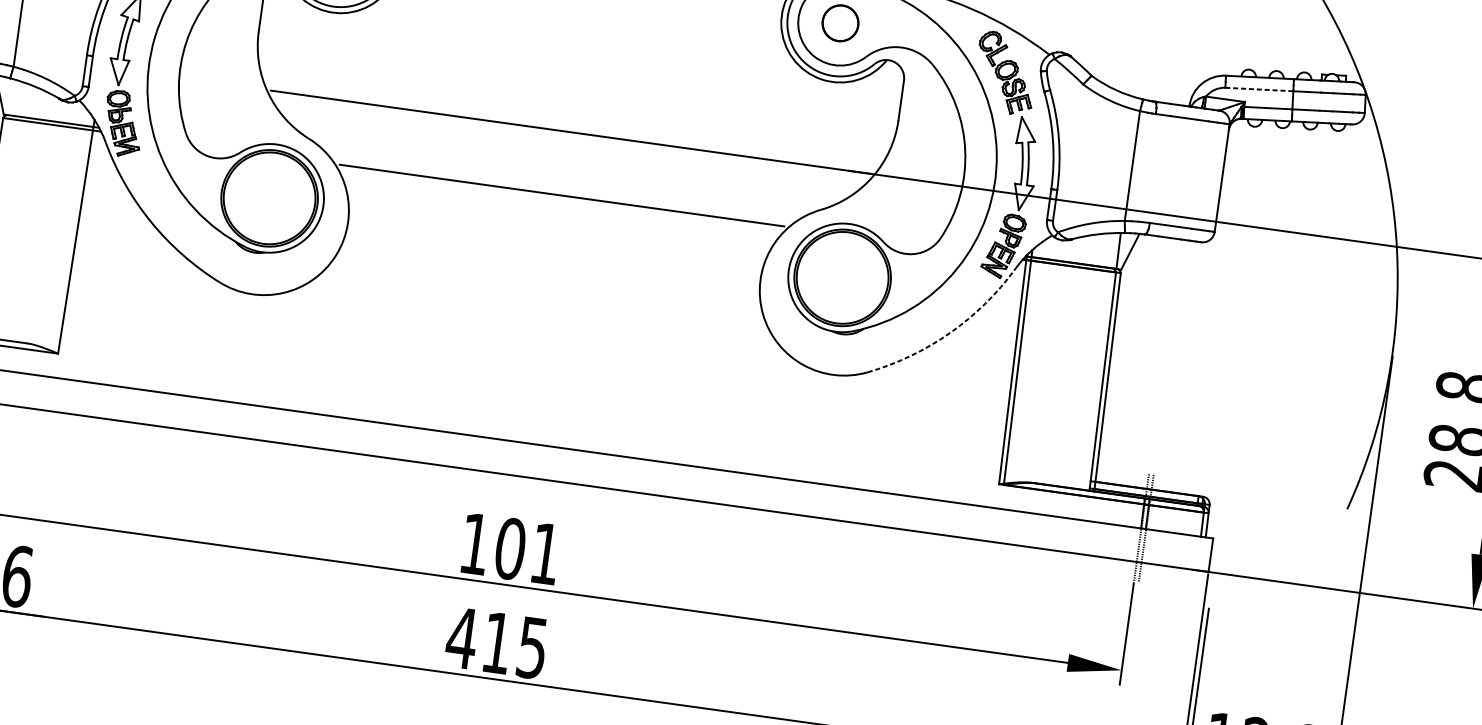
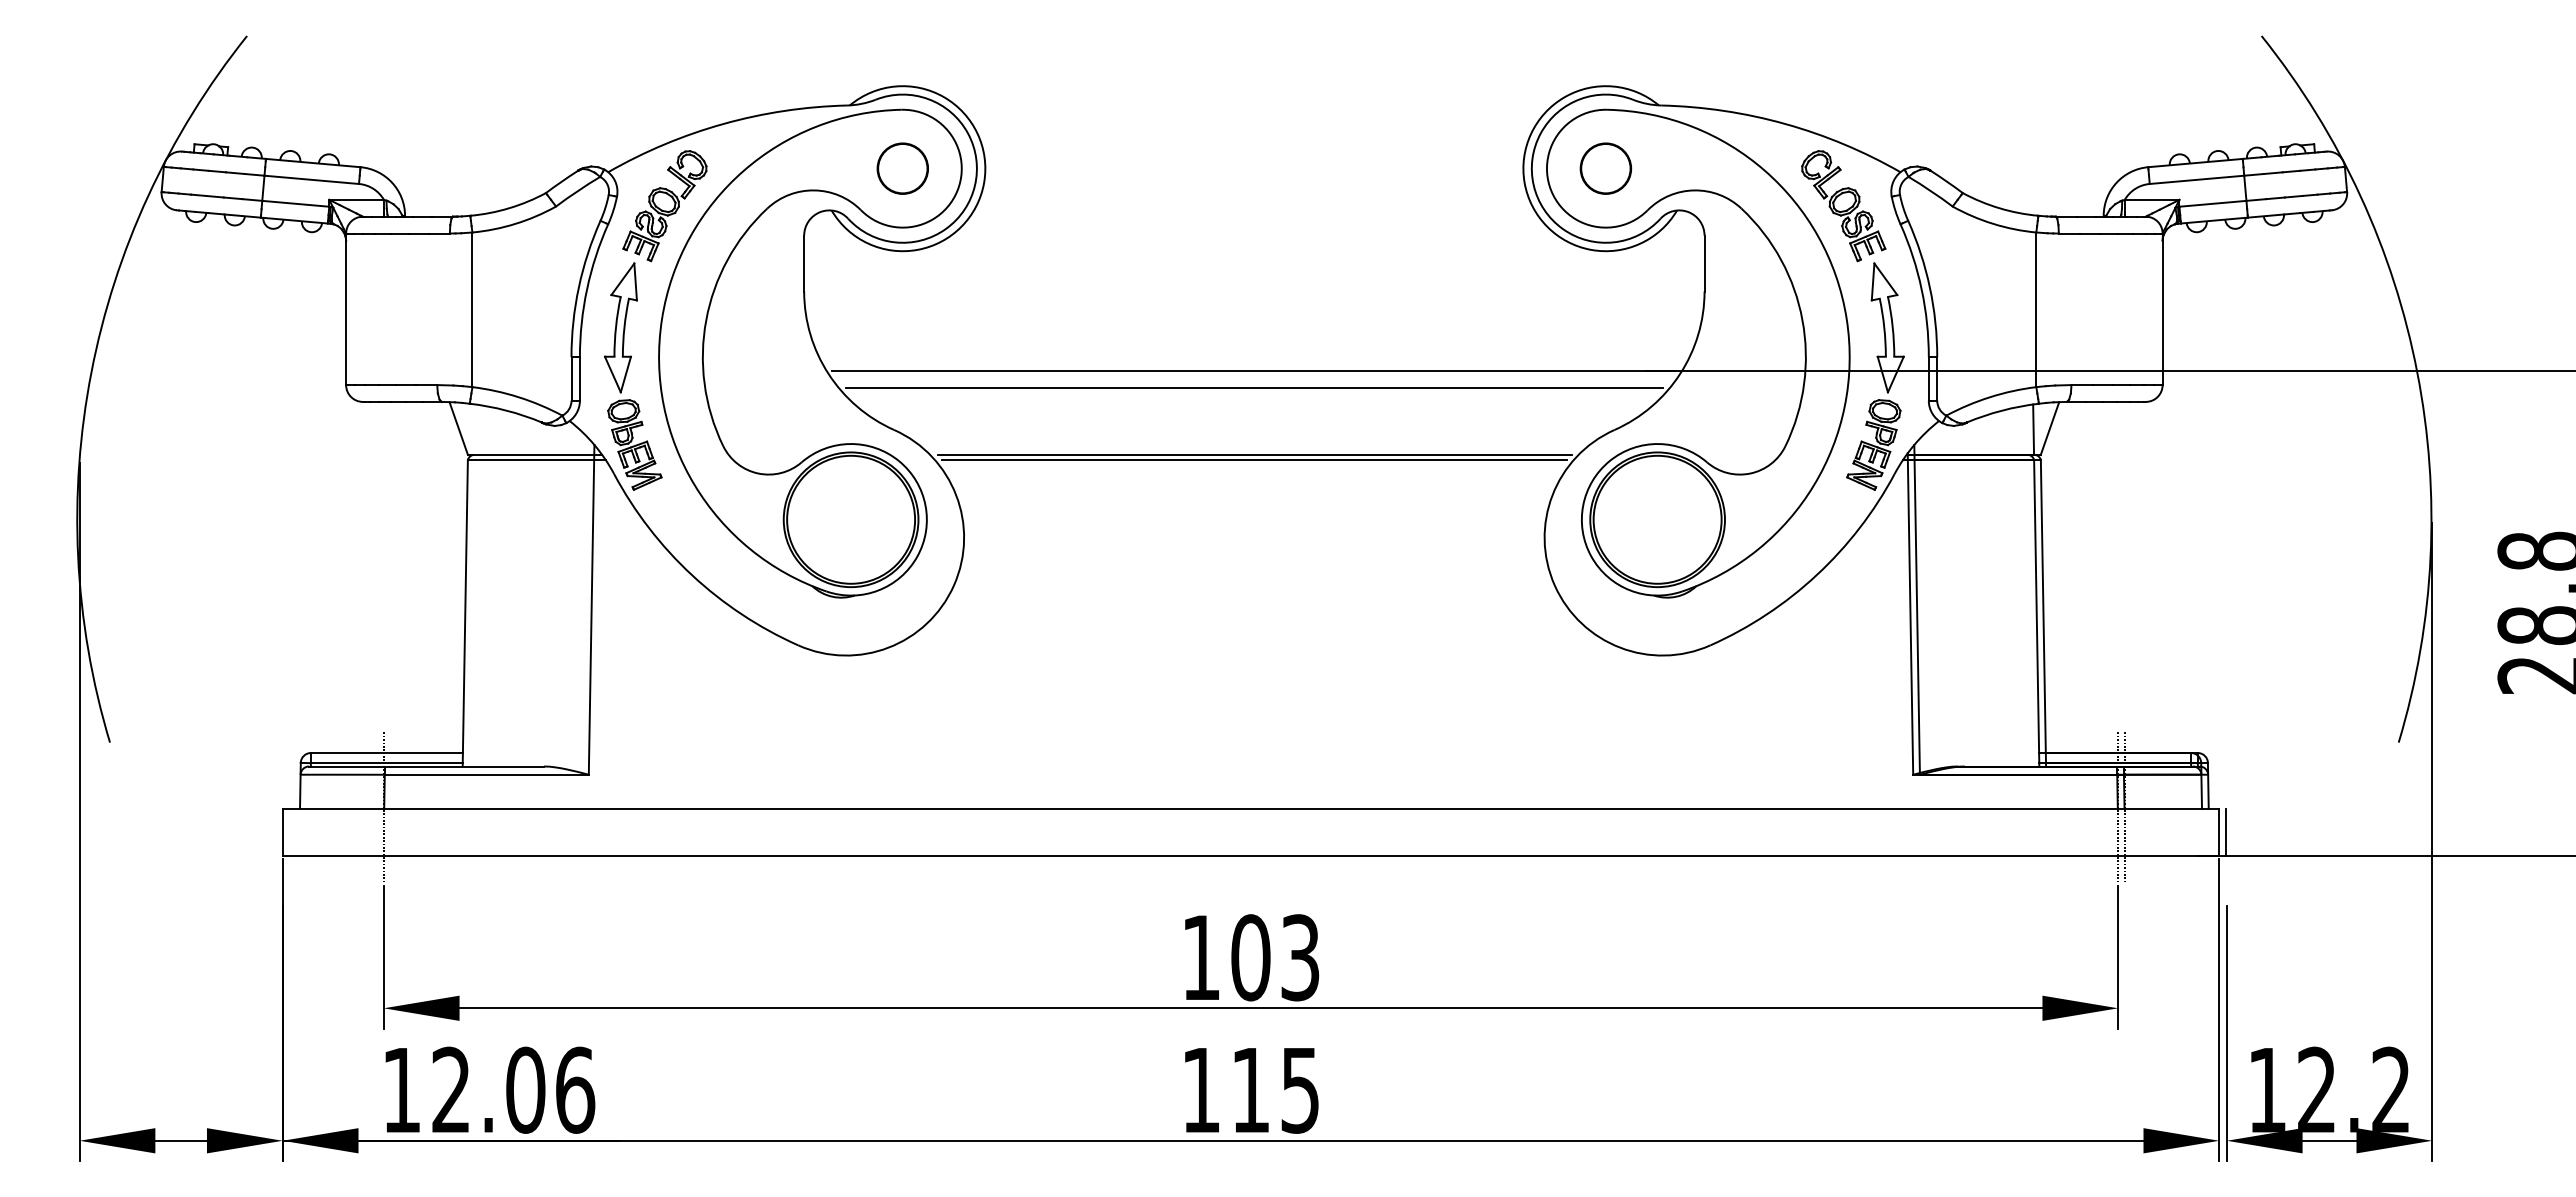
line: (1259, 89) -> (2196, 179), dashed -> solid
line: (569, 144) -> (1254, 387), added
line: (562, 191) -> (1254, 454), added
arc: (950, 333) -> (1816, 575), dashed -> solid
text: (545, 553) -> (1300, 957), 101 -> 103
line: (1216, 555) -> (2226, 831), added
text: (461, 638) -> (1200, 1090), 415 -> 115

